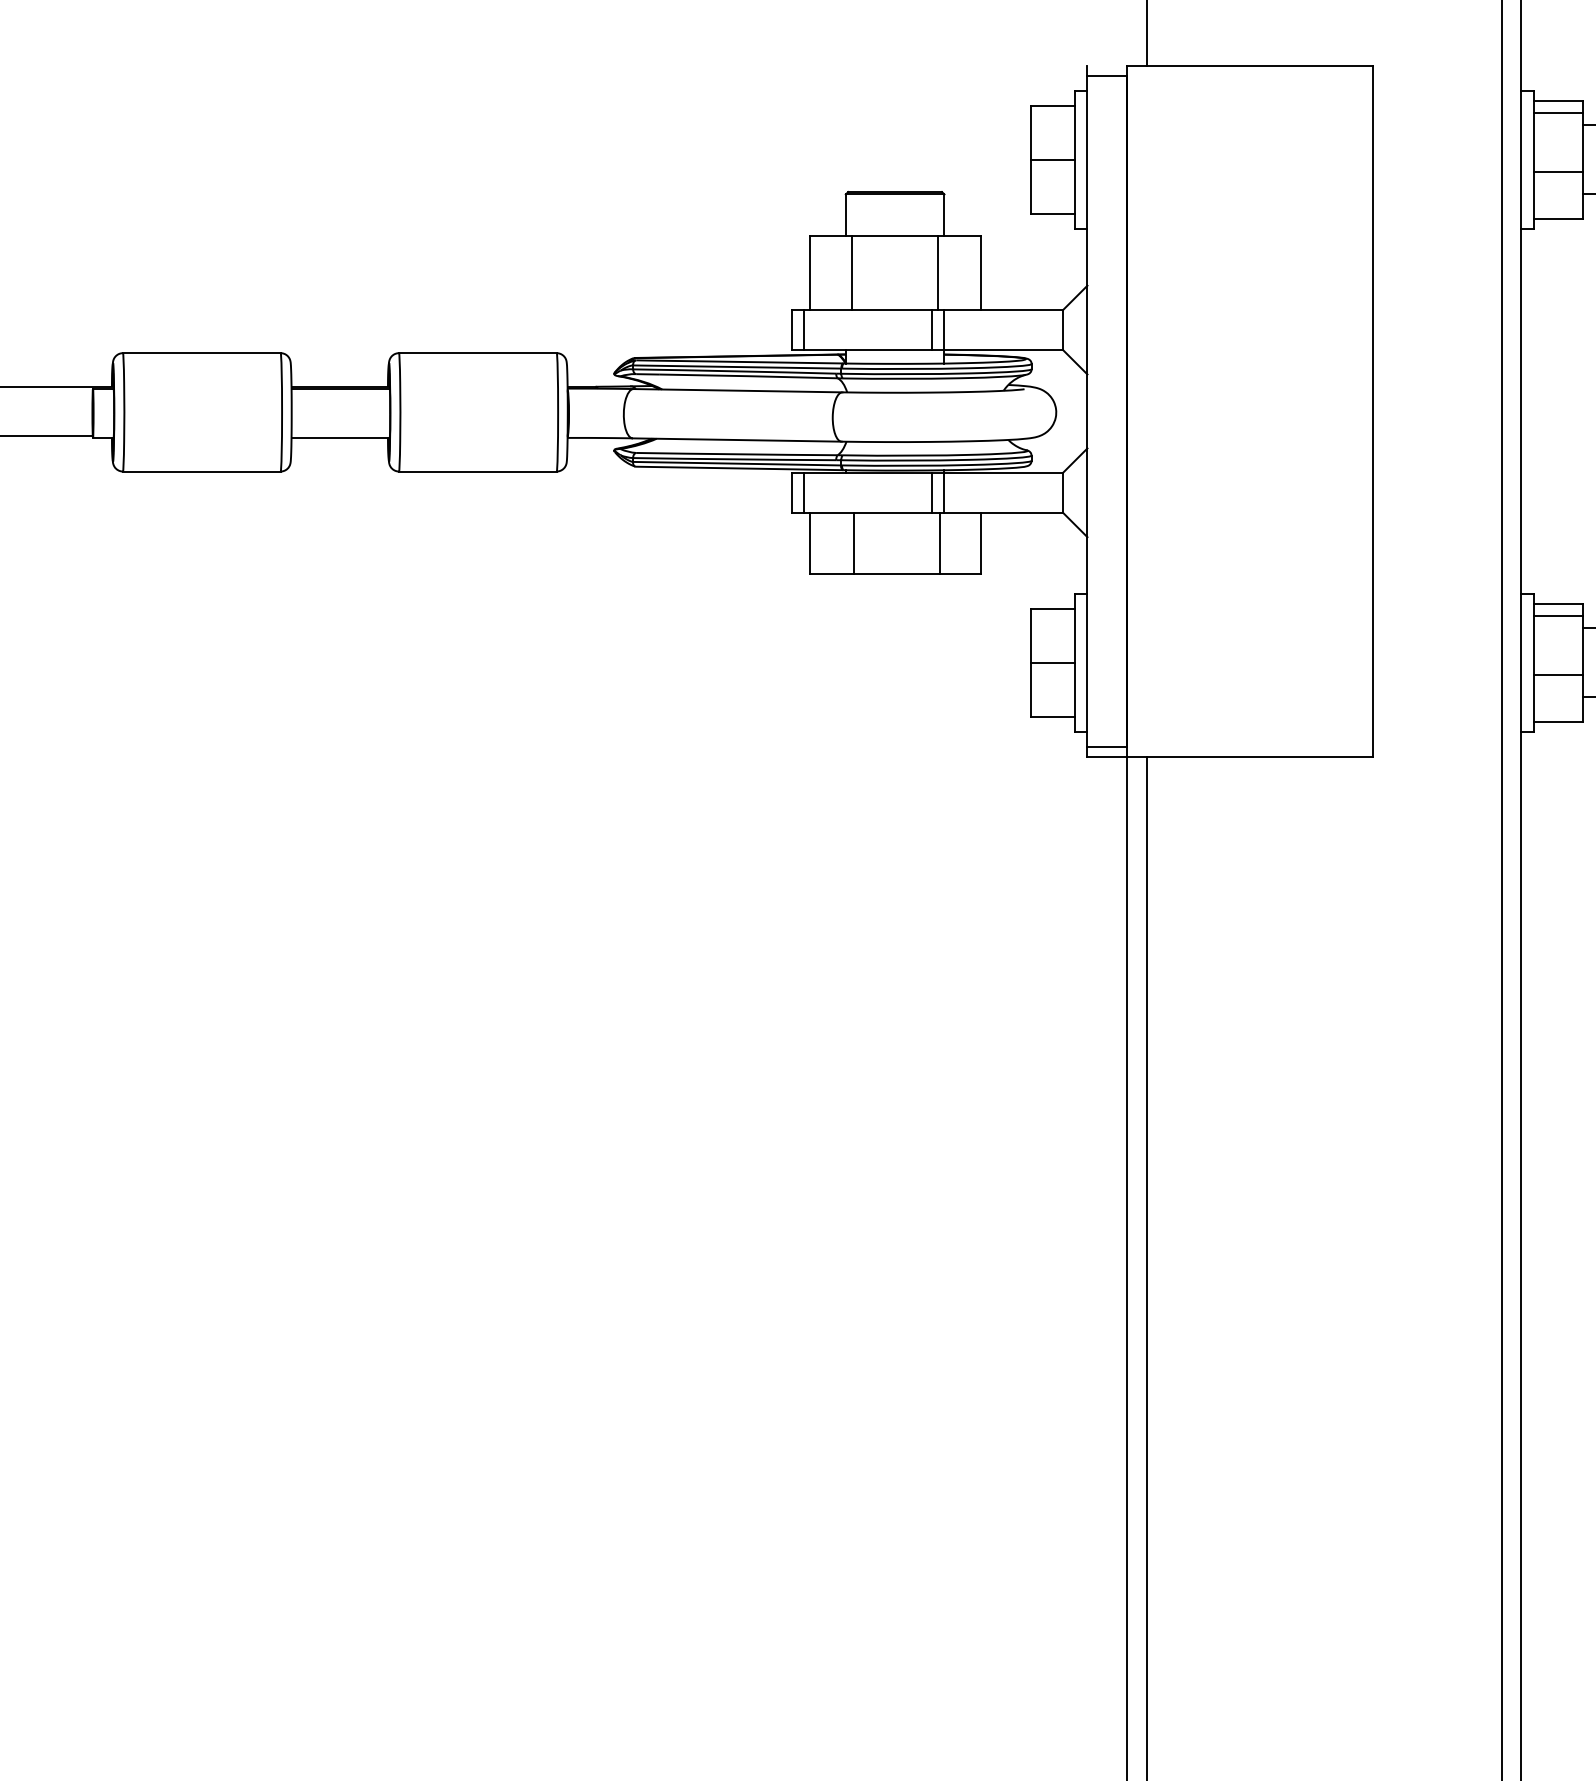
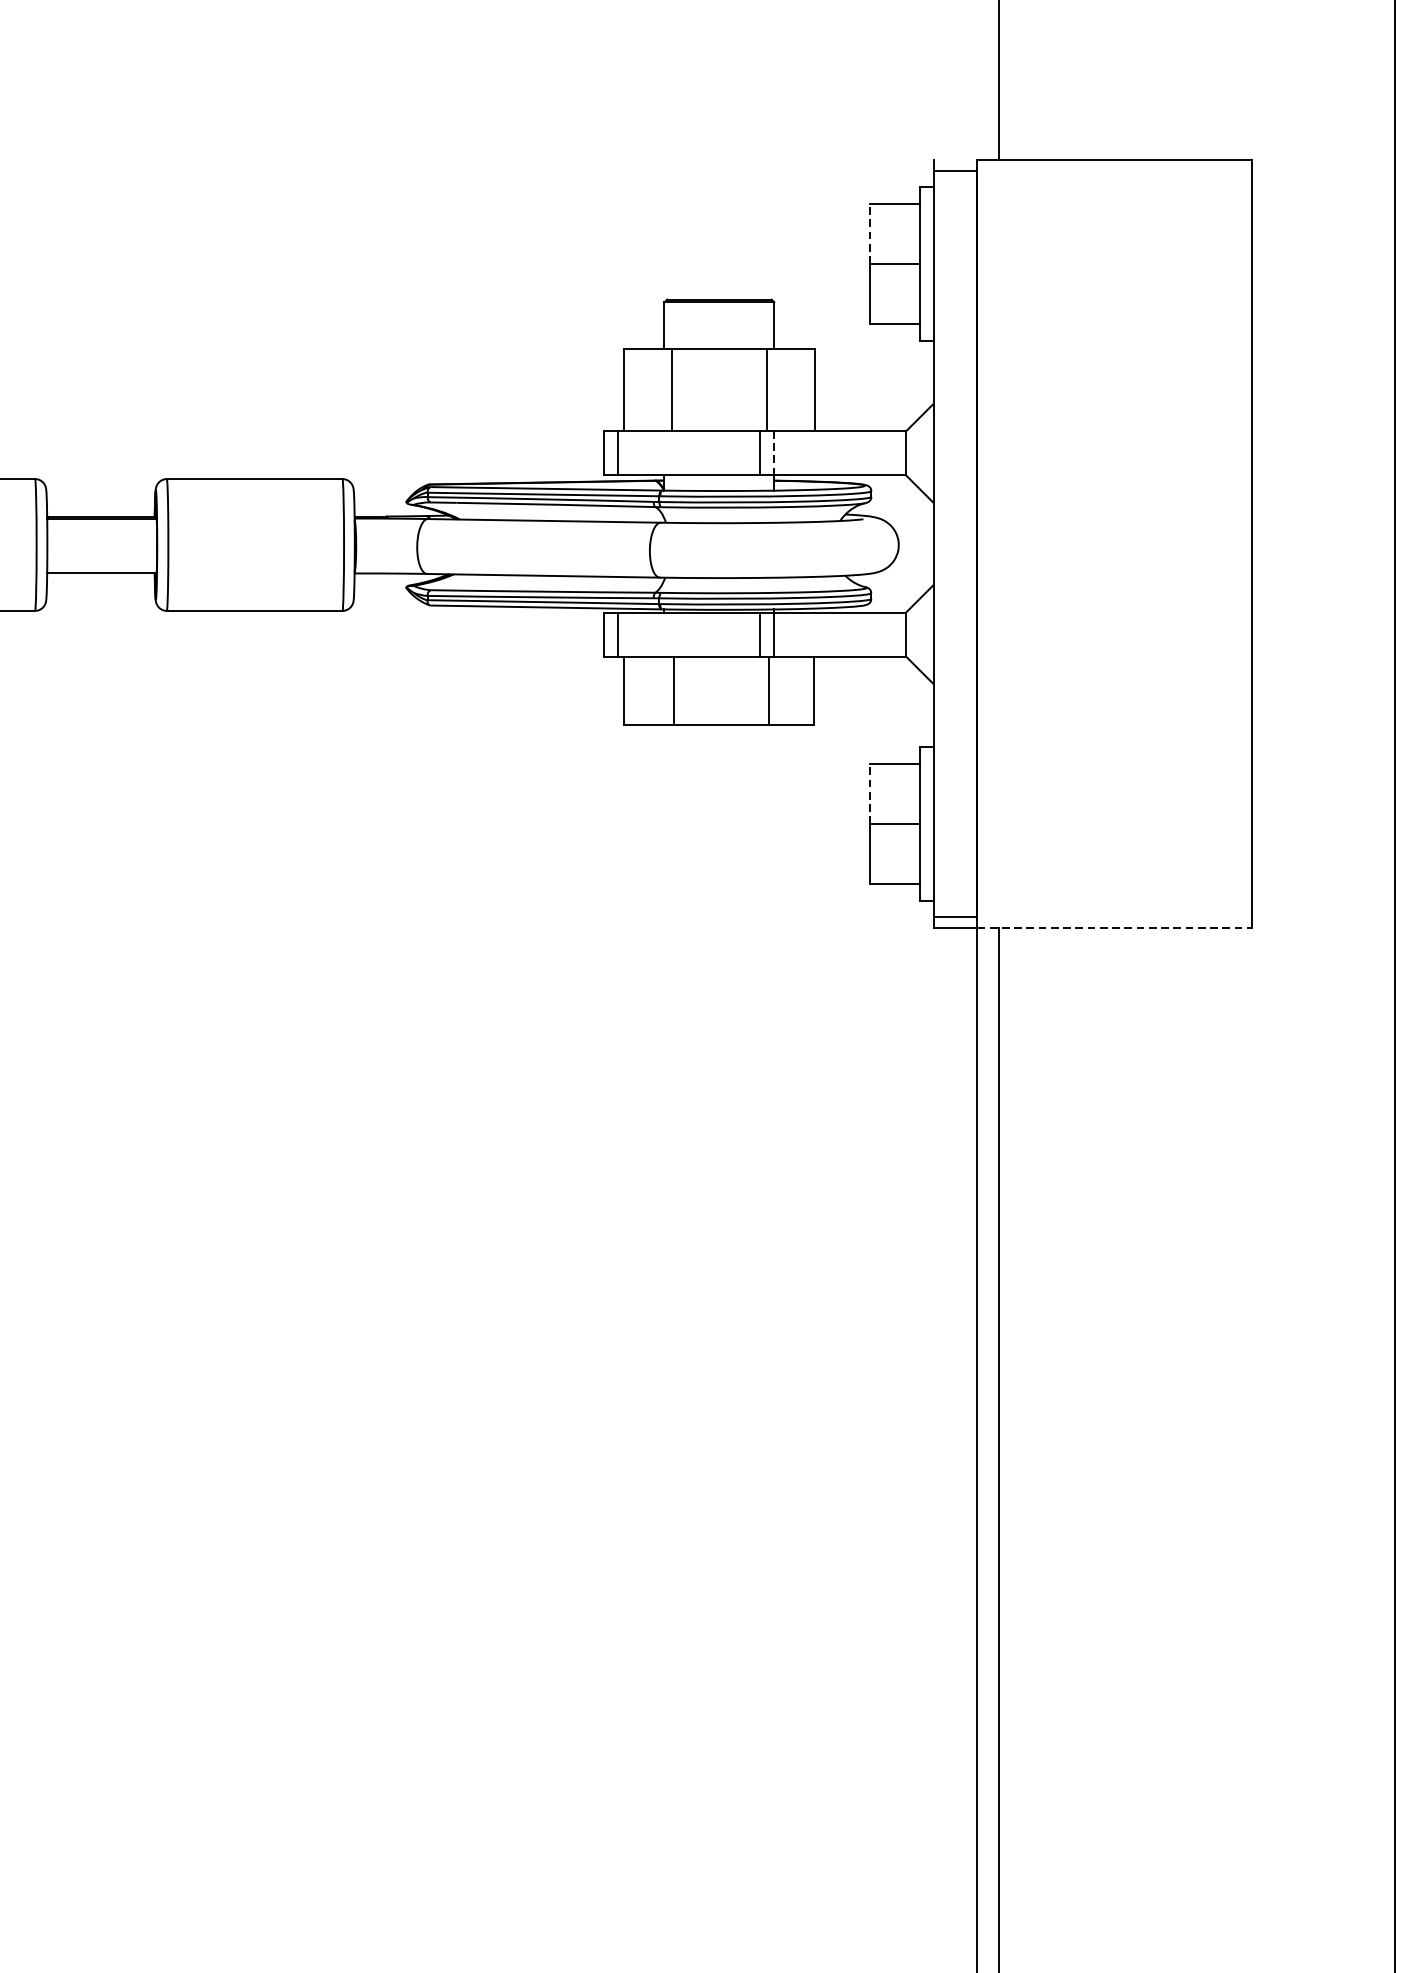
line: (1030, 132) -> (870, 233), solid -> dashed
line: (944, 330) -> (774, 453), solid -> dashed
line: (1030, 635) -> (870, 793), solid -> dashed
line: (1250, 756) -> (1115, 928), solid -> dashed

